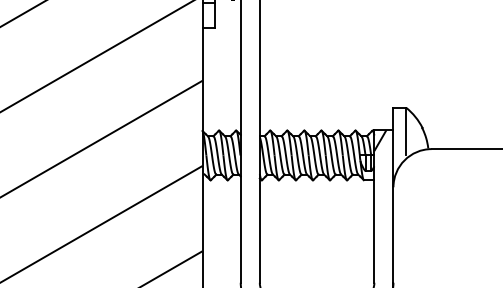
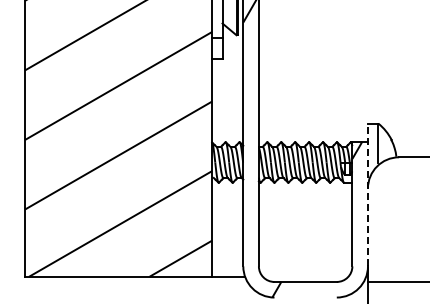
line: (392, 194) -> (367, 194), solid -> dashed

